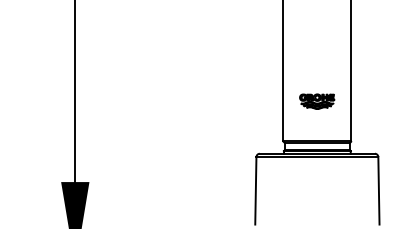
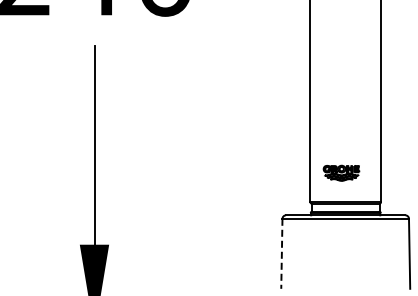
part: (317, 100) -> (341, 172), moved
line: (255, 191) -> (281, 254), solid -> dashed

